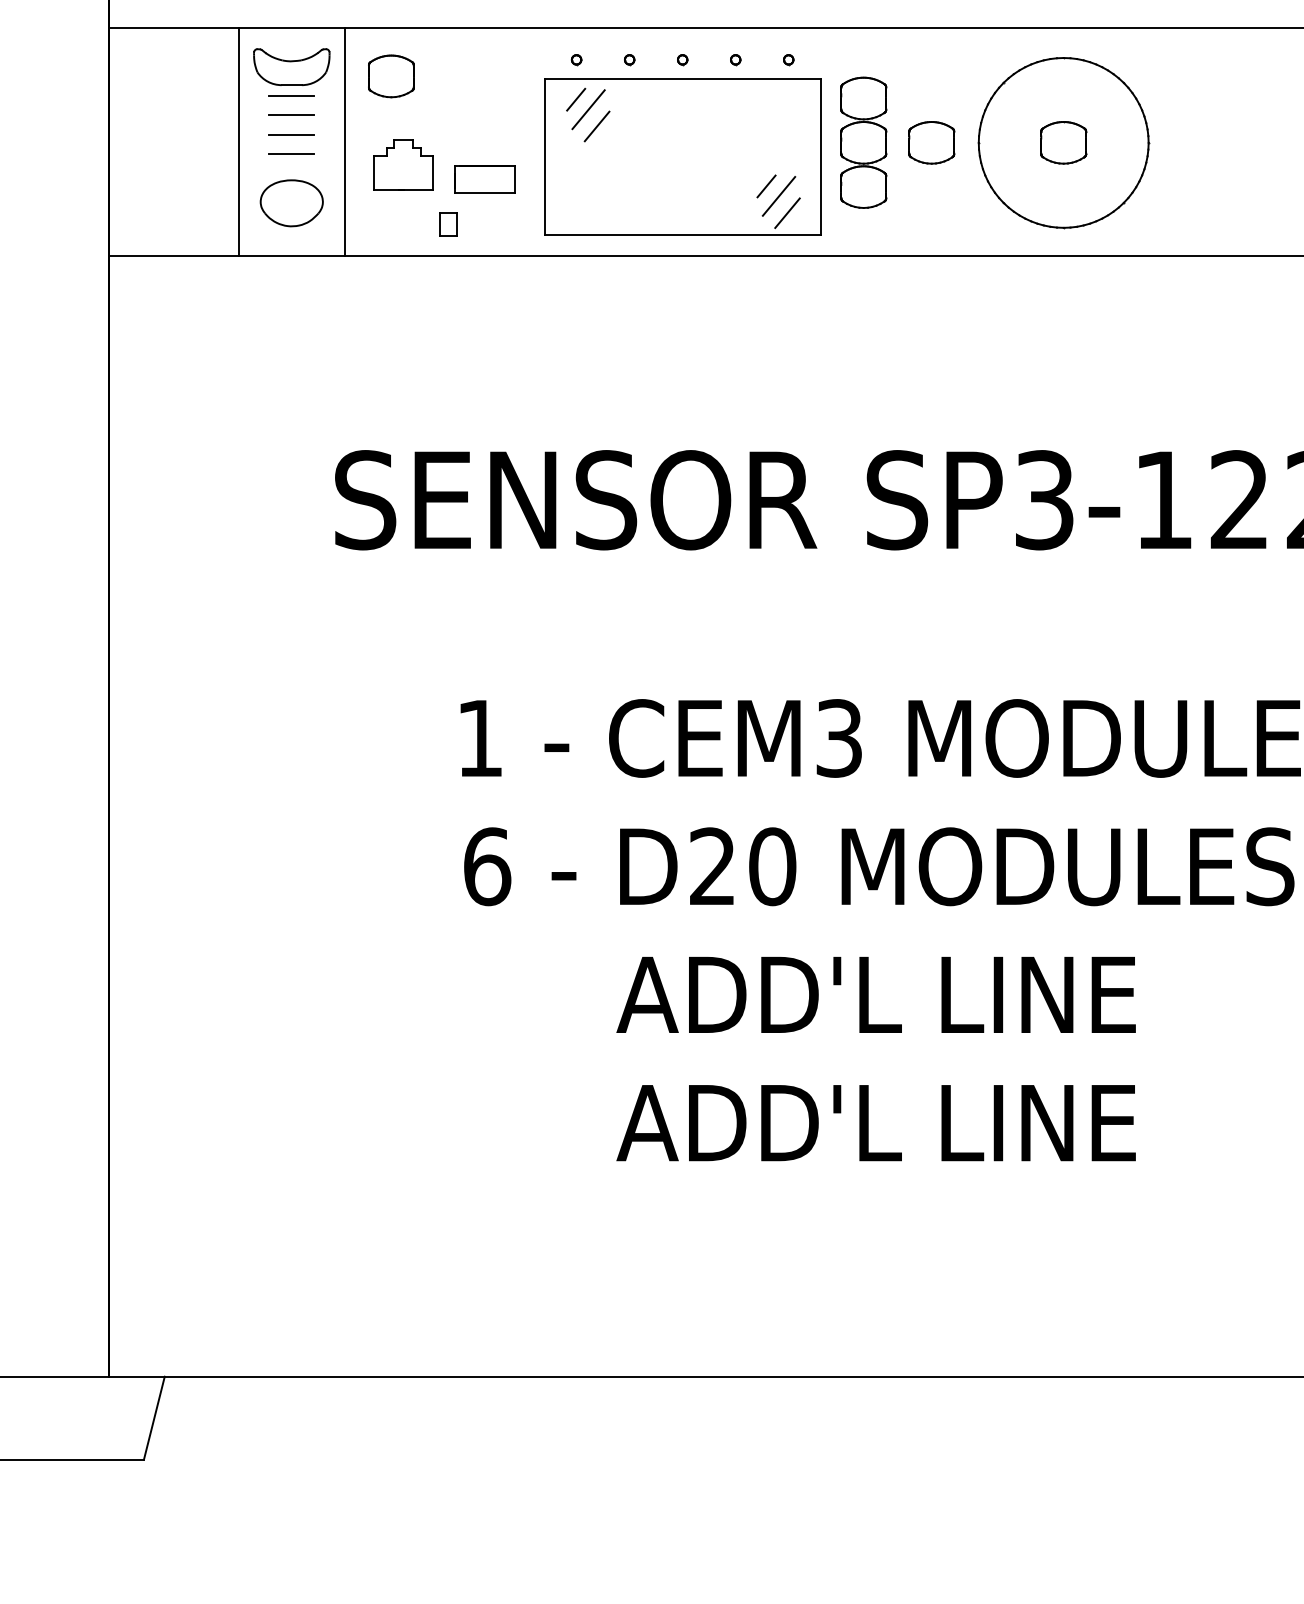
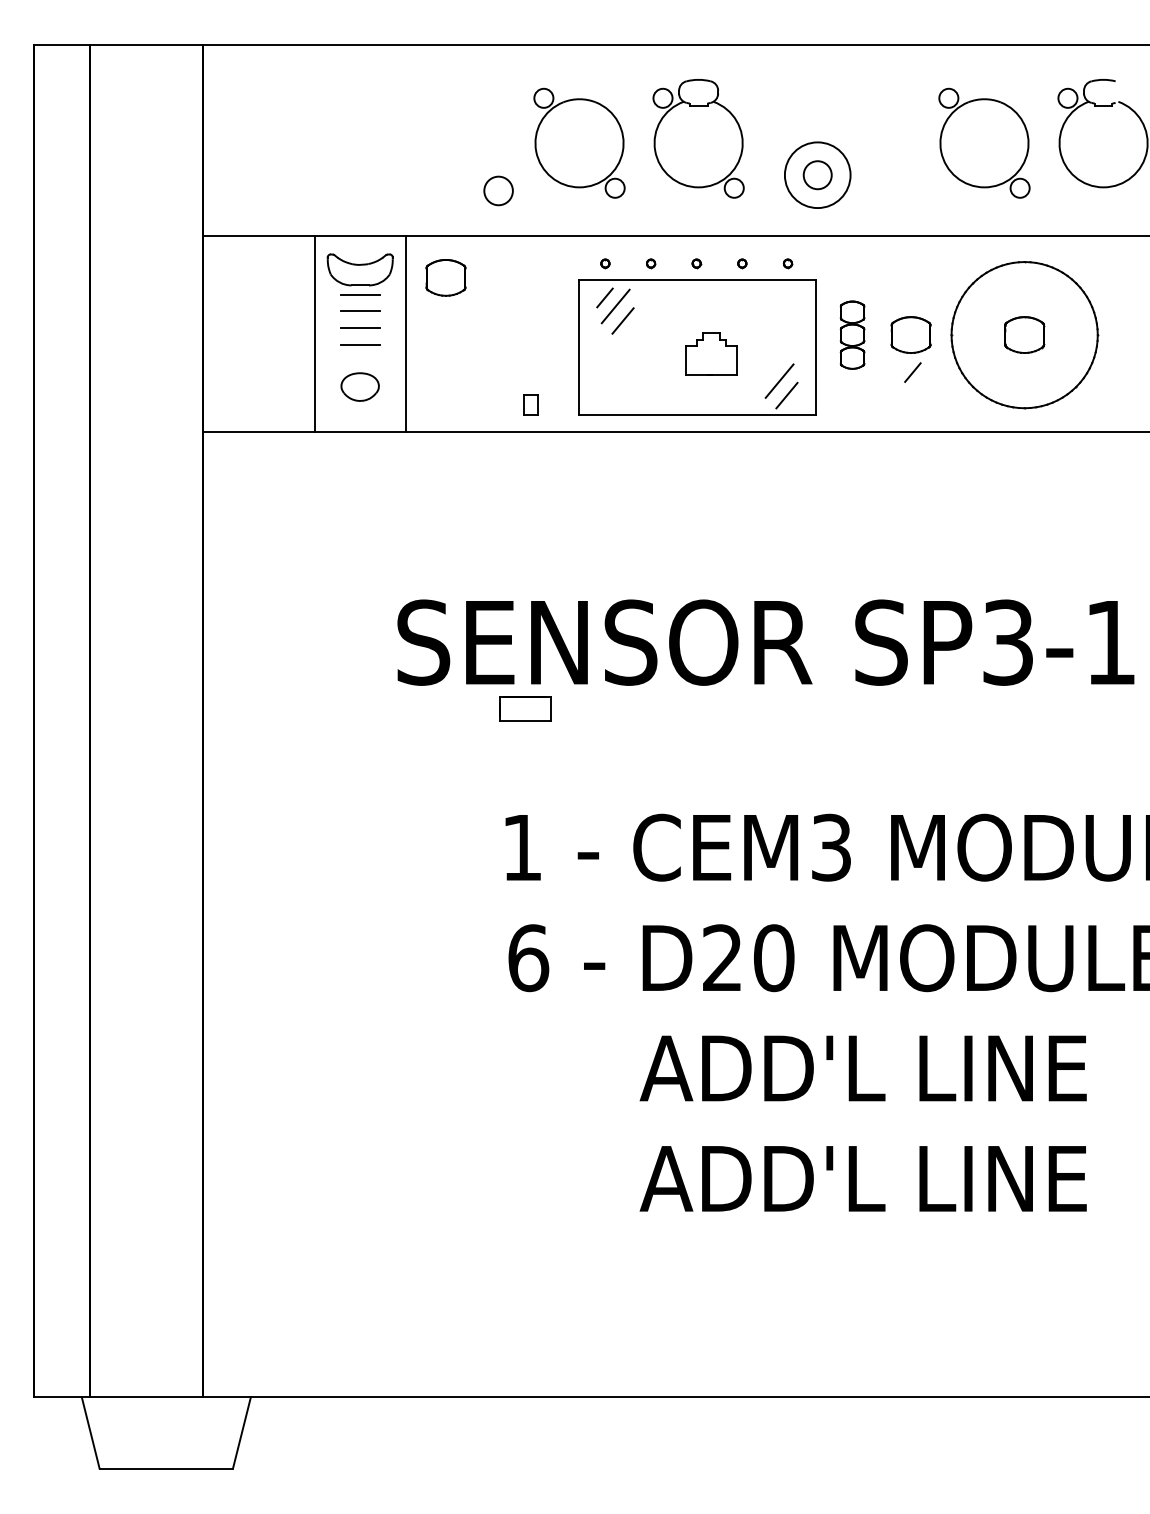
part: (863, 143) -> (852, 335), size x0.6
part: (403, 164) -> (711, 353), moved
part: (484, 179) -> (525, 708), moved
line: (766, 186) -> (912, 372), moved
part: (290, 202) -> (359, 386), size x0.7
part: (447, 223) -> (530, 404), moved

